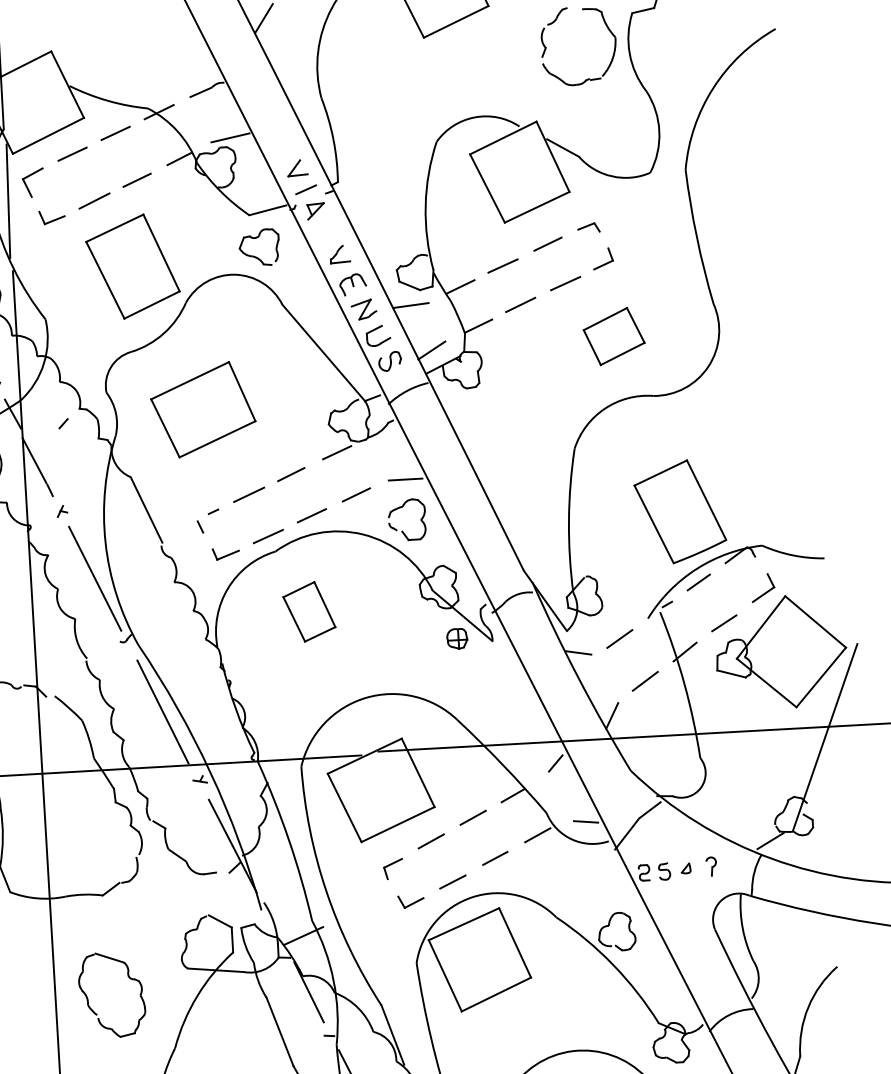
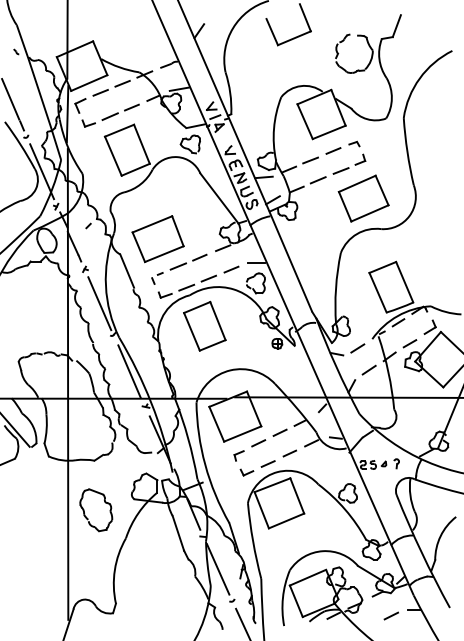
part: (613, 336) -> (363, 198), size x1.67
part: (202, 410) -> (157, 239), moved
part: (308, 610) -> (204, 325), size x1.67

